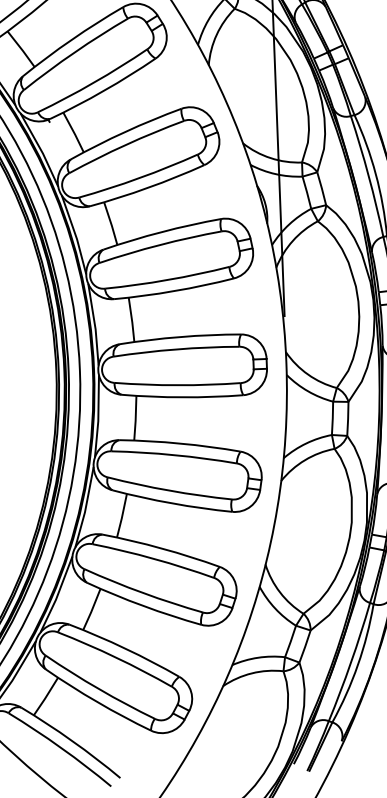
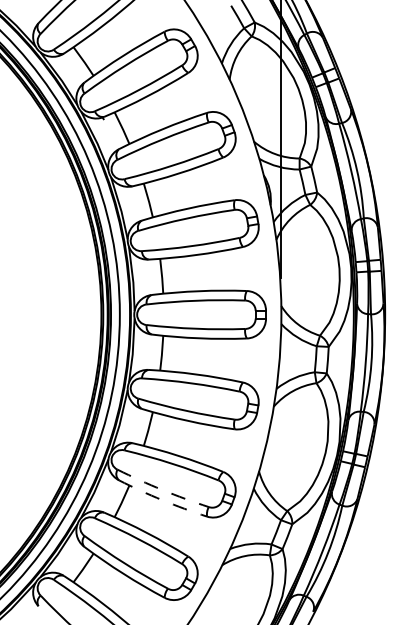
arc: (143, 593) -> (162, 490), solid -> dashed
arc: (143, 606) -> (162, 500), solid -> dashed

